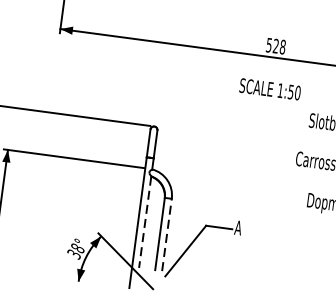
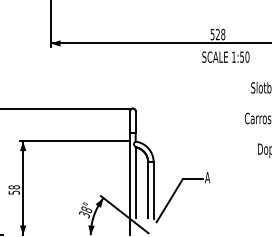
text: (269, 88) -> (225, 56), moved
line: (145, 221) -> (135, 182), dashed -> solid
line: (166, 233) -> (153, 189), dashed -> solid

